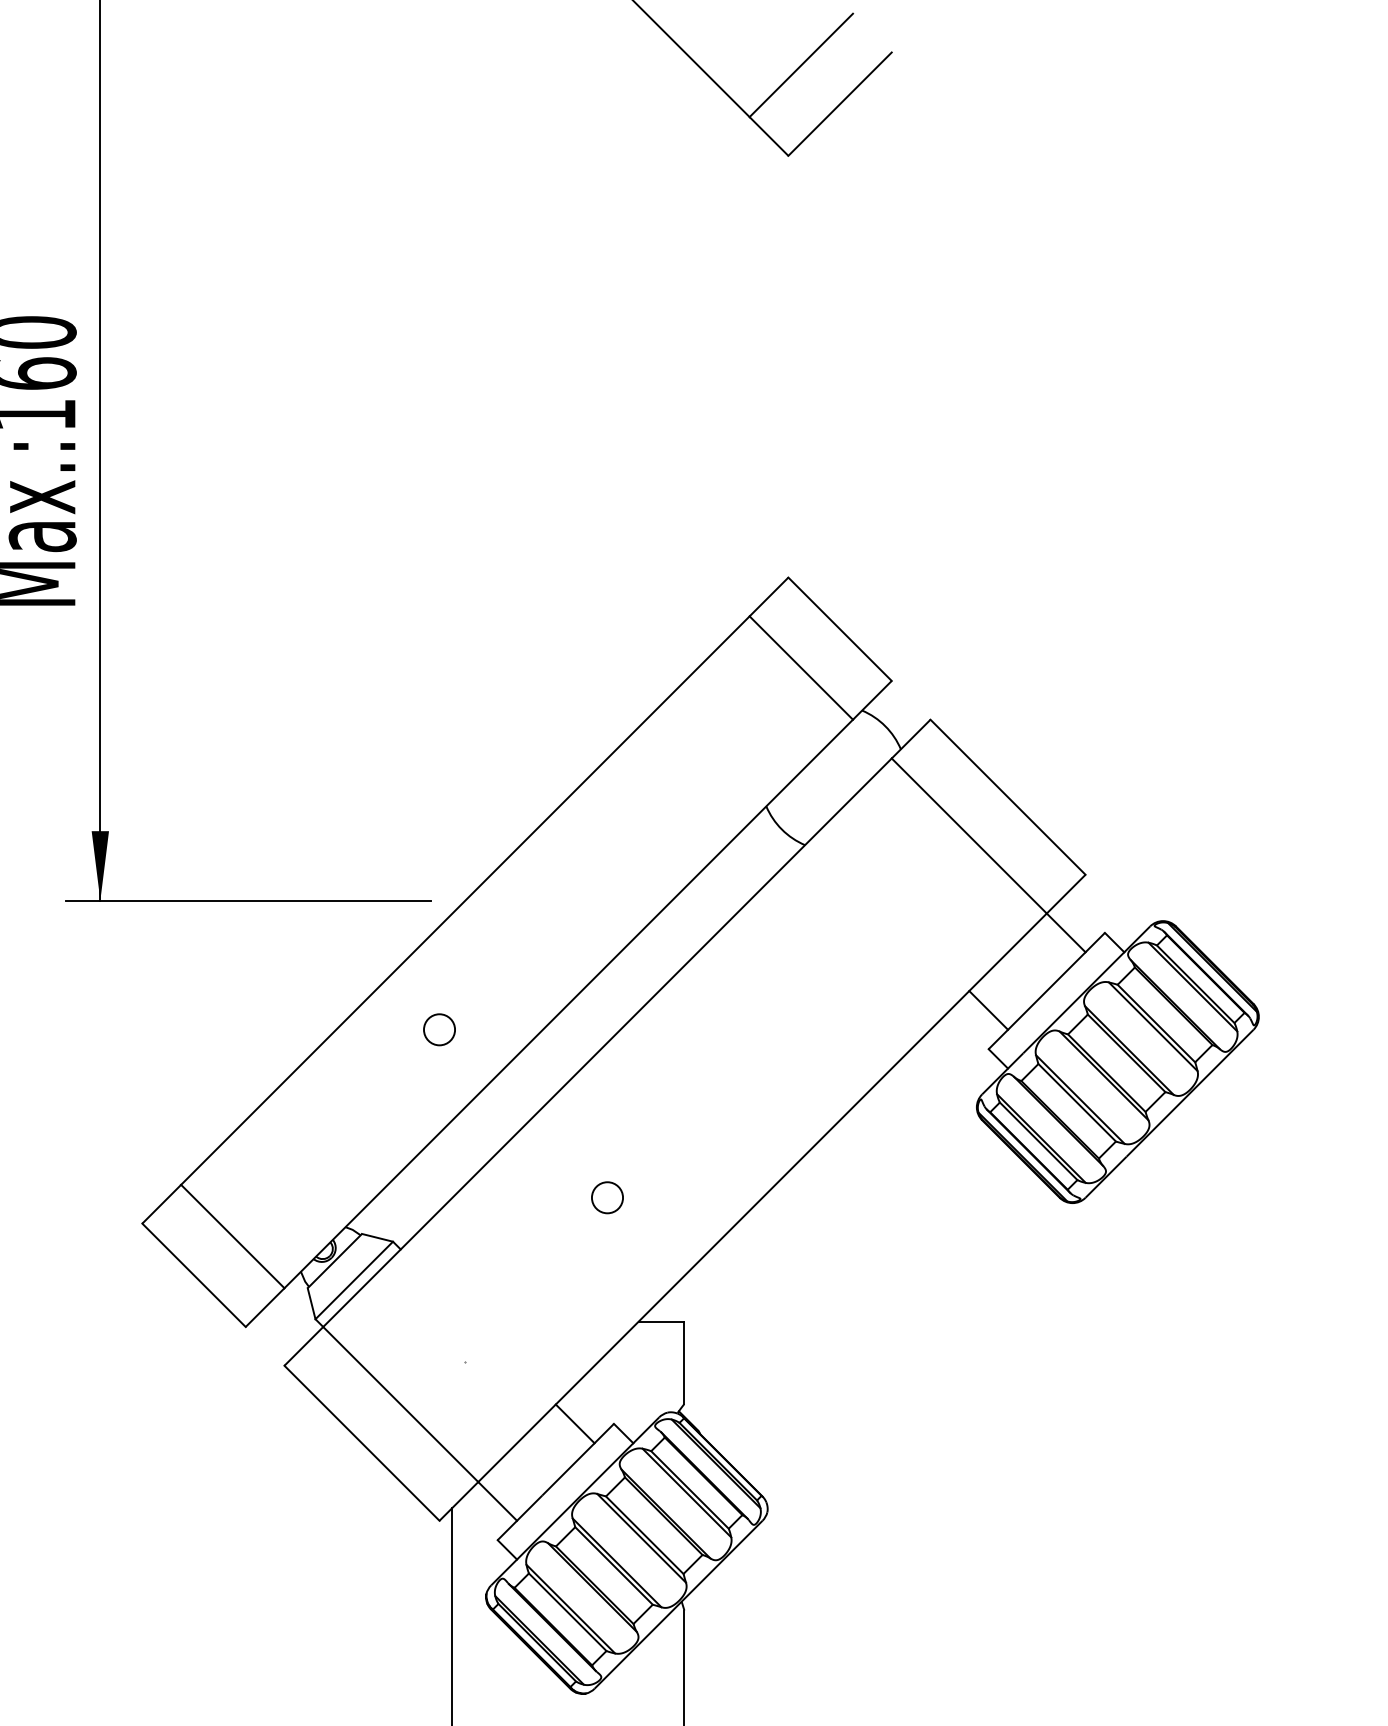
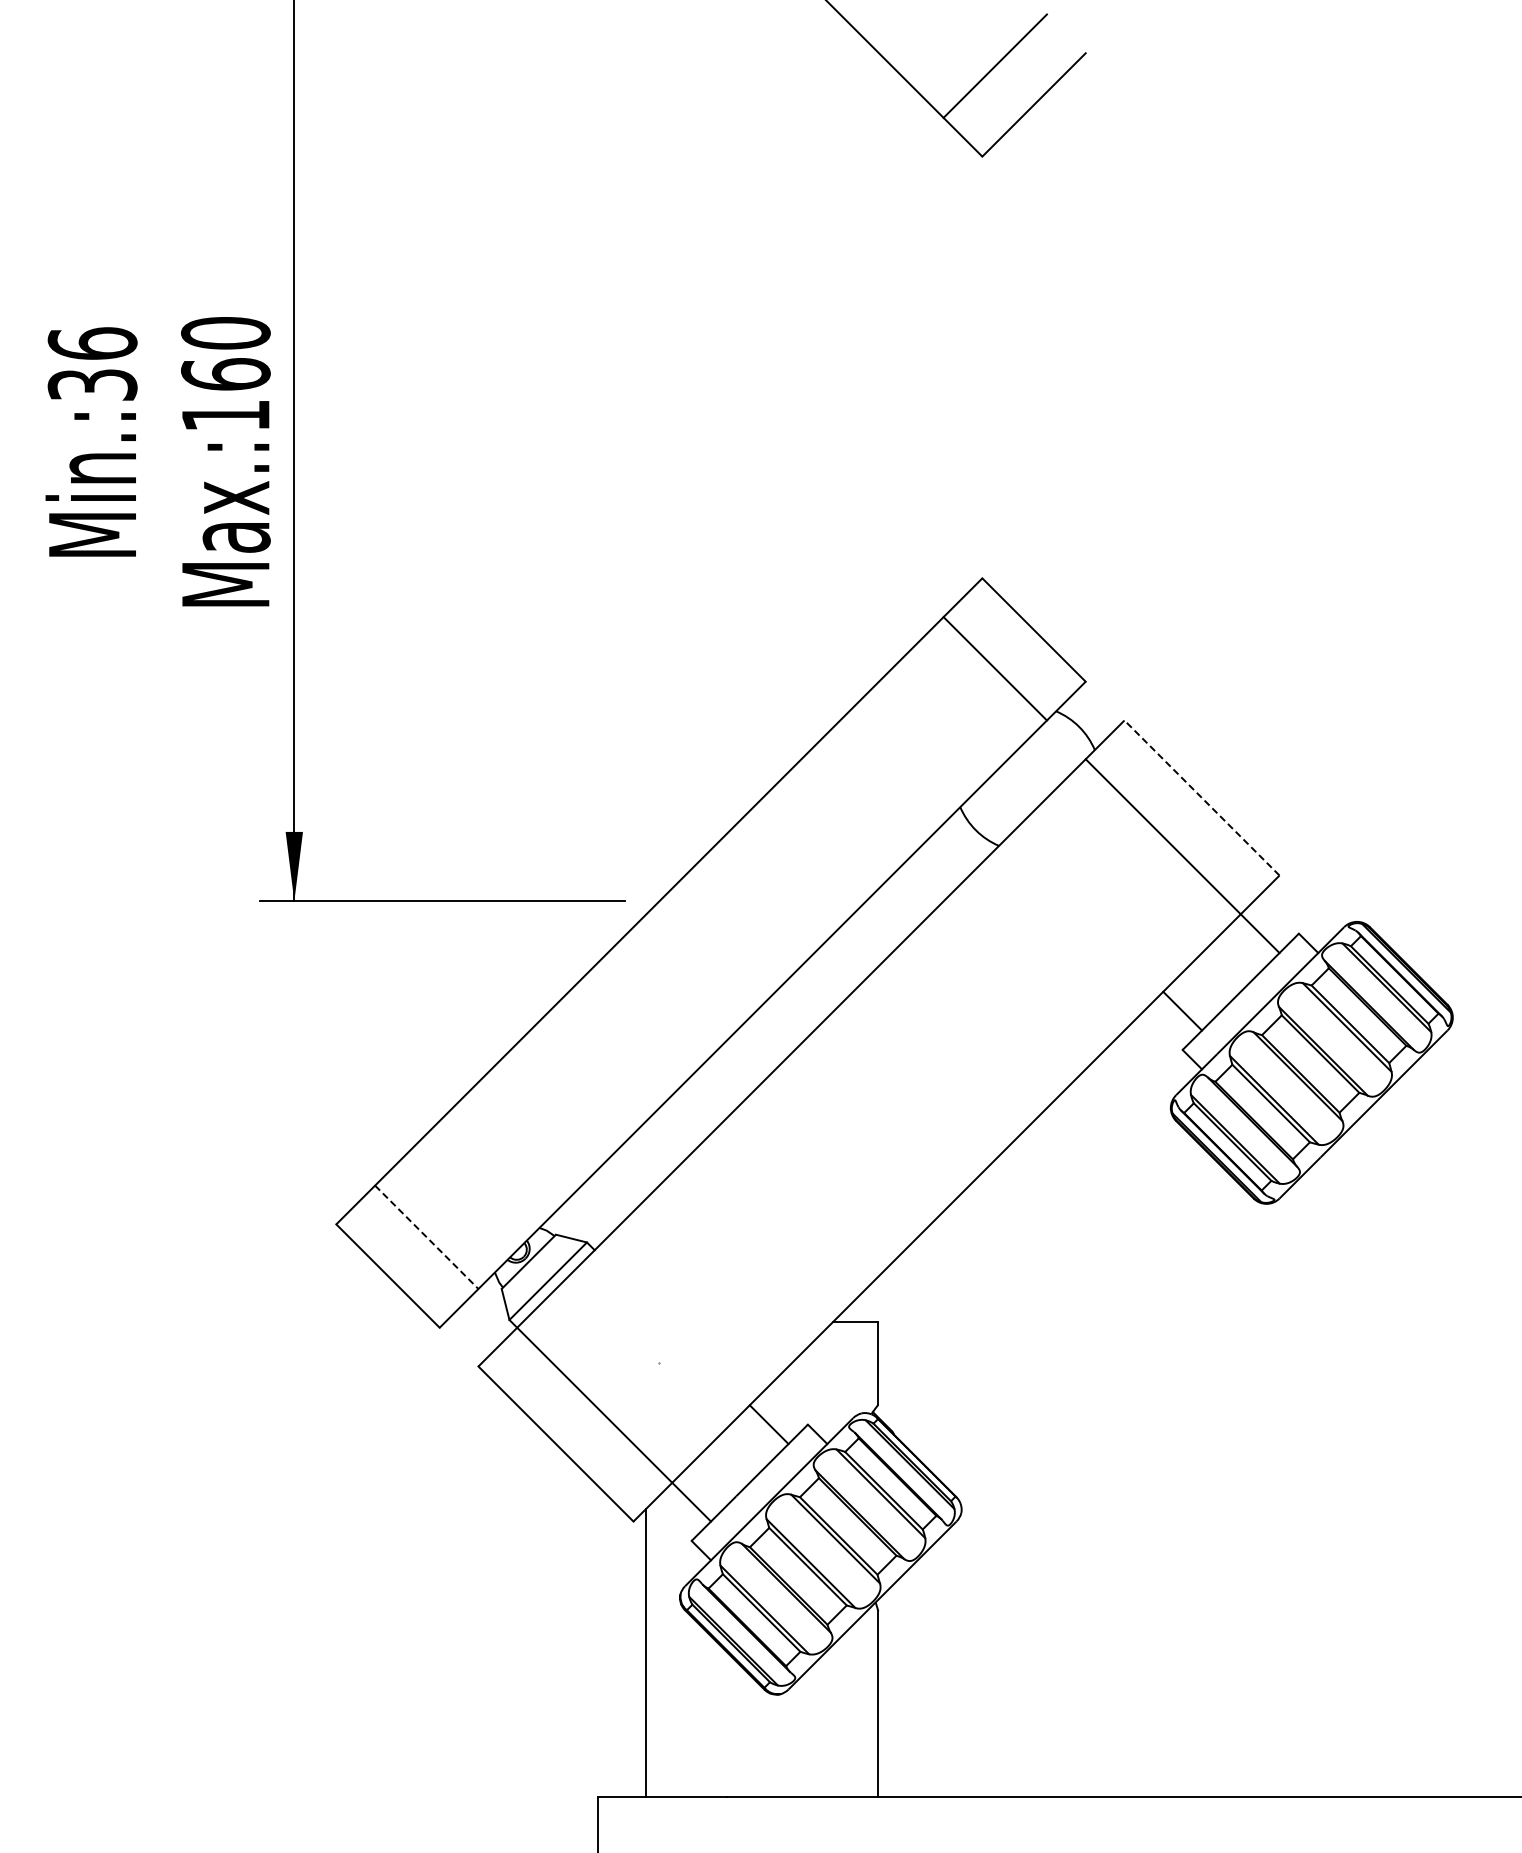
line: (1008, 797) -> (1202, 798), solid -> dashed
circle: (439, 1029) -> (633, 1030), removed
circle: (607, 1197) -> (801, 1198), removed
line: (233, 1236) -> (427, 1237), solid -> dashed

